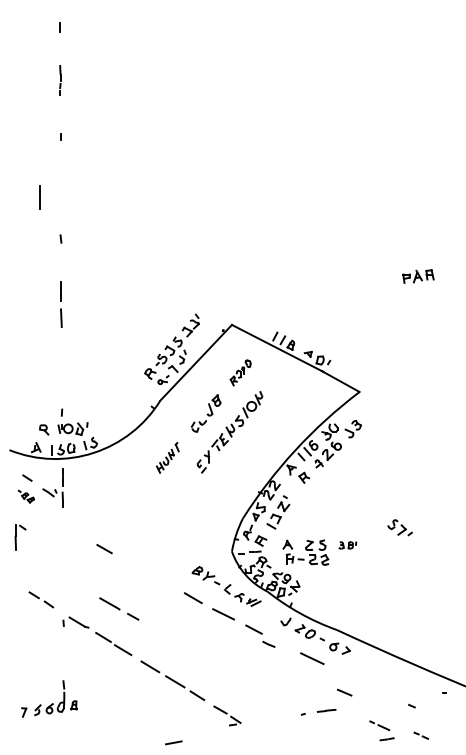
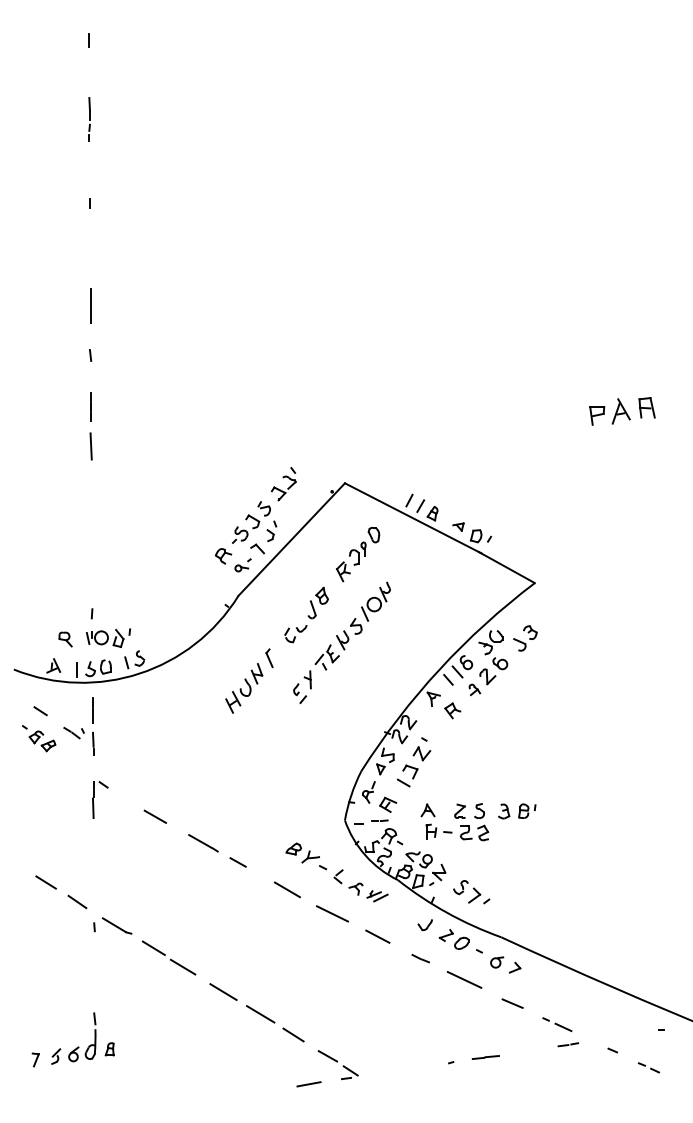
line: (39, 197) -> (89, 305), moved
part: (418, 276) -> (622, 411), size x1.43
line: (61, 301) -> (91, 421), moved
part: (240, 372) -> (357, 554), size x1.43
part: (167, 457) -> (249, 680), size x1.43
part: (26, 496) -> (39, 738), size x1.43
part: (399, 527) -> (470, 891), moved
part: (20, 537) -> (100, 799), moved
part: (347, 545) -> (516, 811), size x1.43
part: (41, 599) -> (61, 891), size x1.43
line: (119, 608) -> (217, 850), moved
line: (268, 644) -> (420, 958), moved
line: (344, 692) -> (512, 1003), moved
part: (381, 730) -> (560, 1031), moved
line: (422, 735) -> (650, 1067), moved
line: (173, 742) -> (308, 1083), moved

